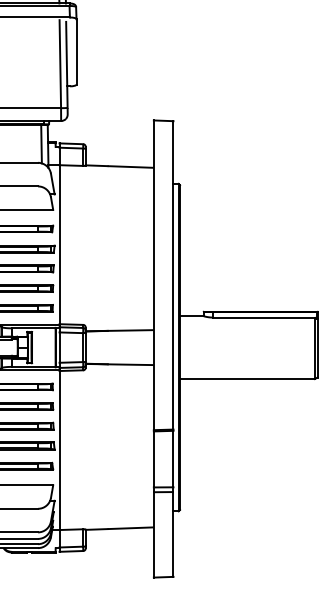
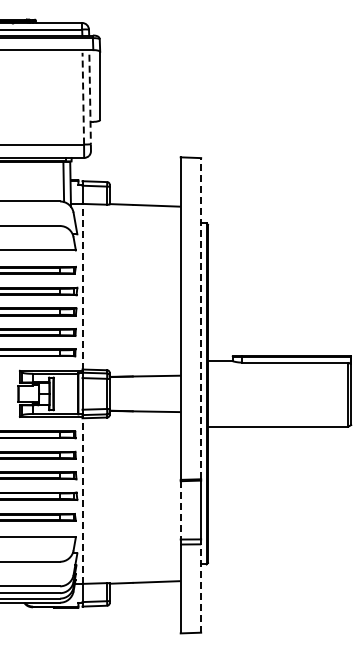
line: (60, 63) -> (83, 98), solid -> dashed
line: (67, 64) -> (90, 99), solid -> dashed
line: (59, 244) -> (82, 286), solid -> dashed
line: (173, 275) -> (201, 318), solid -> dashed
line: (59, 450) -> (82, 501), solid -> dashed
line: (153, 459) -> (180, 510), solid -> dashed
line: (173, 534) -> (201, 588), solid -> dashed

